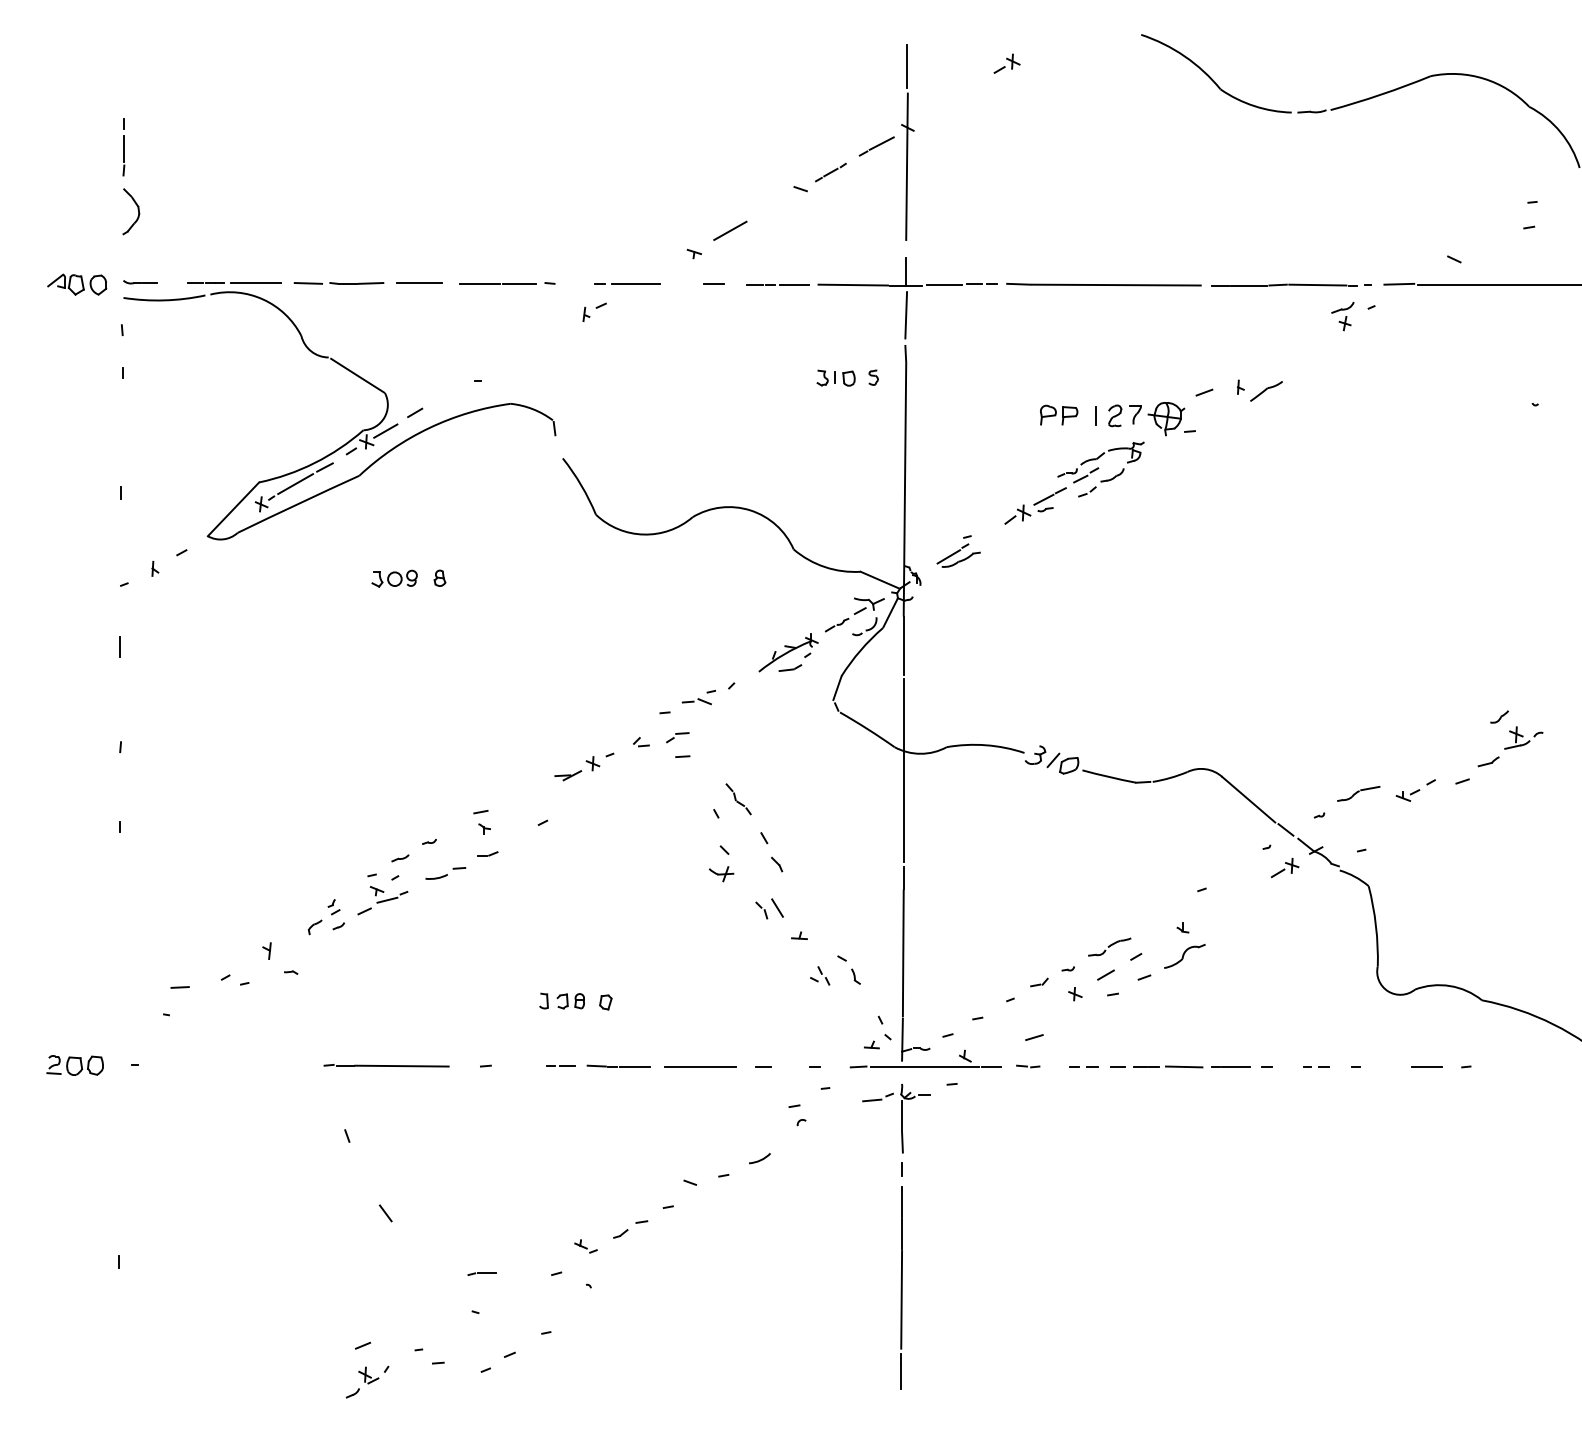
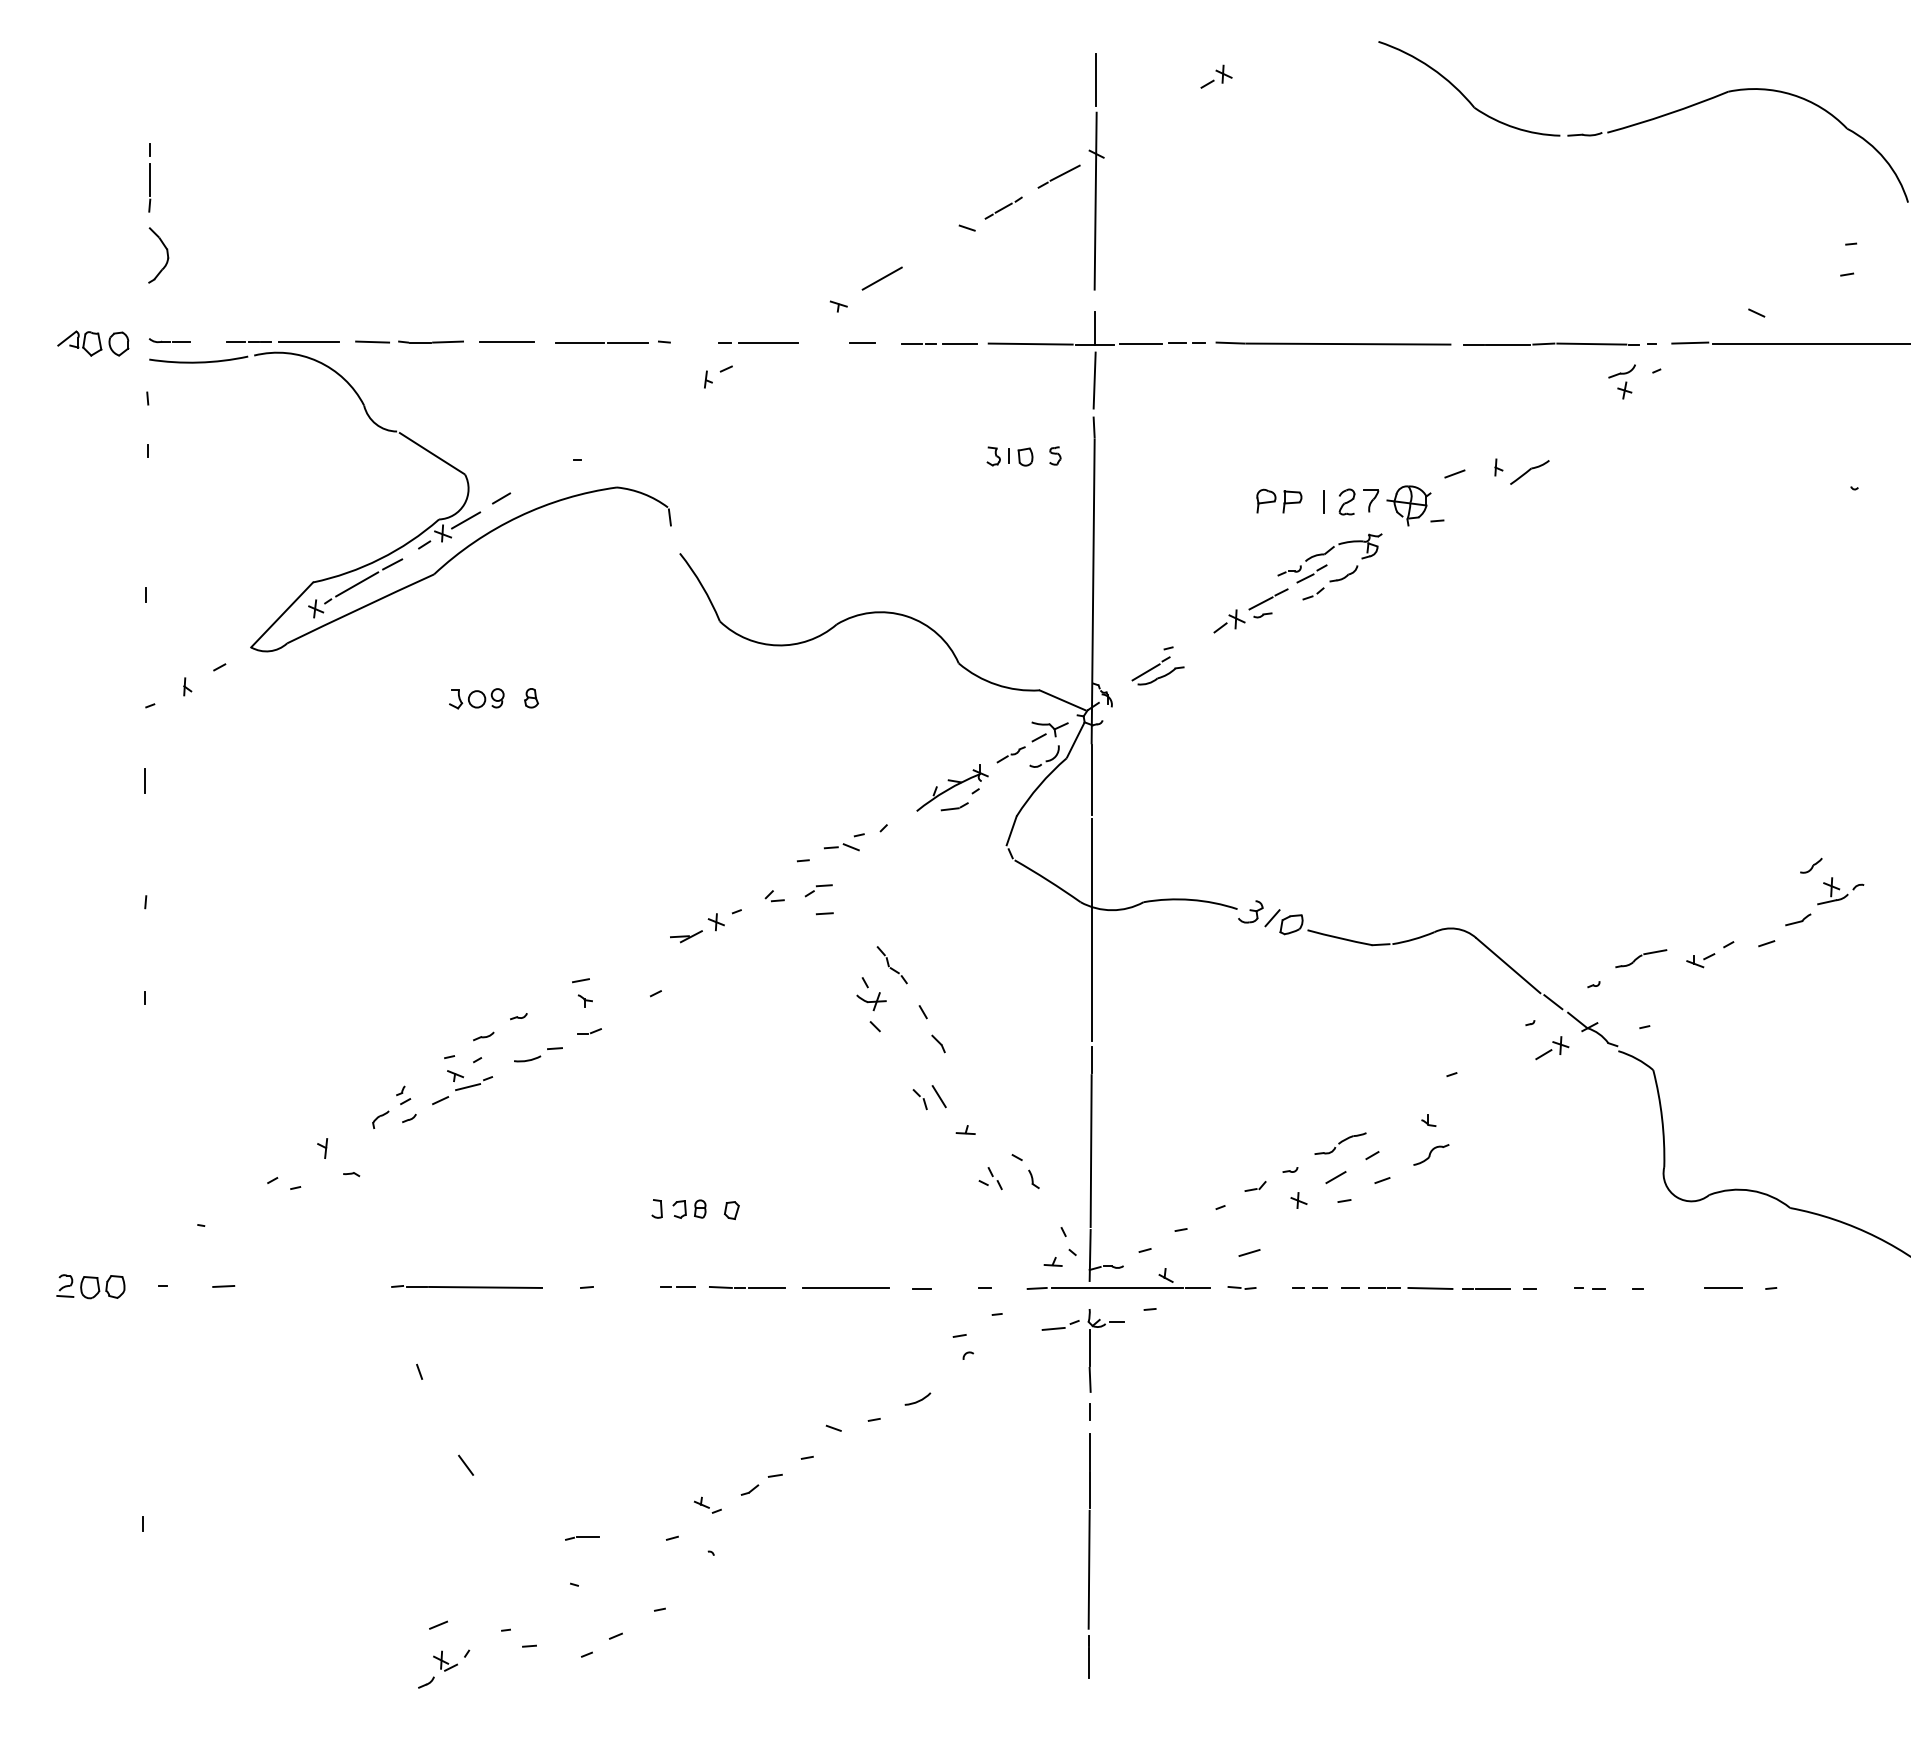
part: (721, 874) -> (871, 1001), moved
part: (1185, 956) -> (1431, 1154), size x0.71
line: (180, 987) -> (223, 1286), moved

